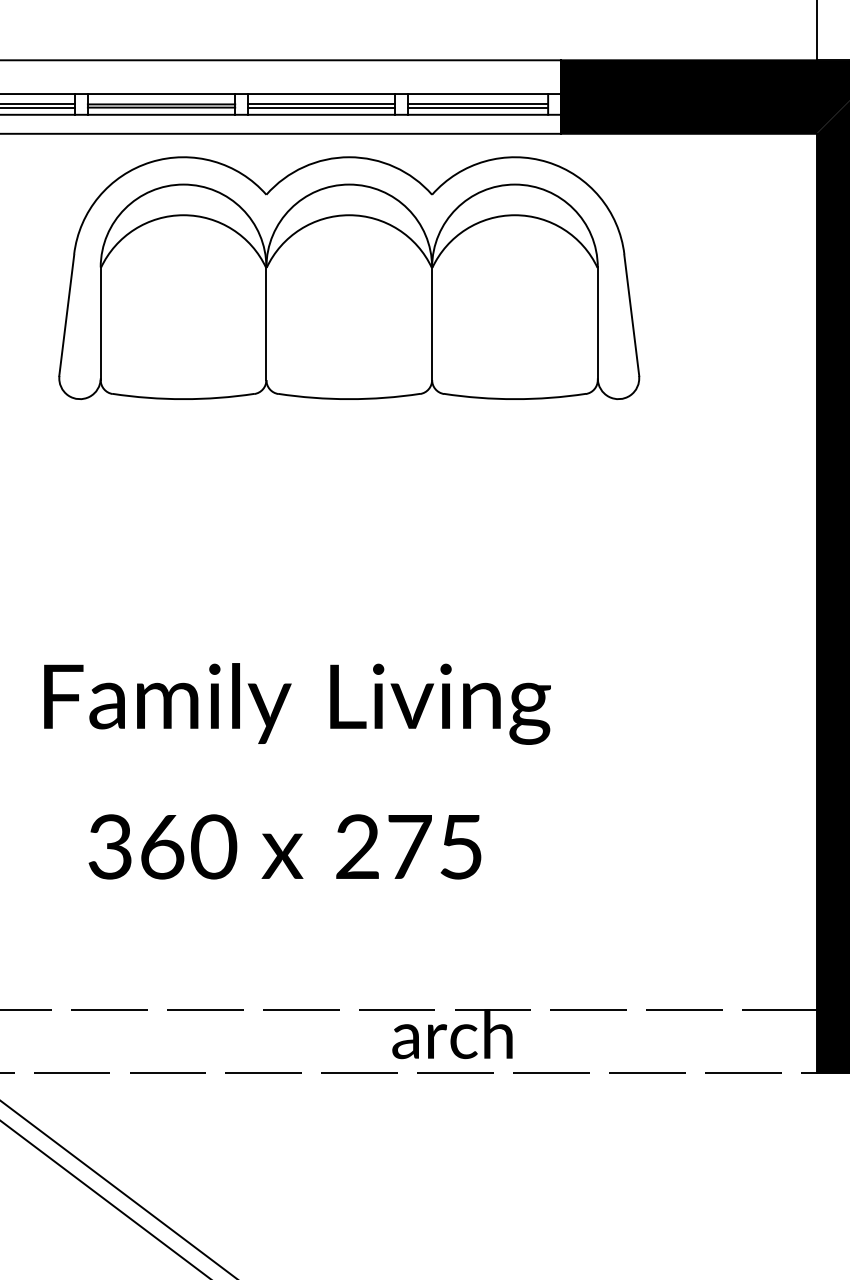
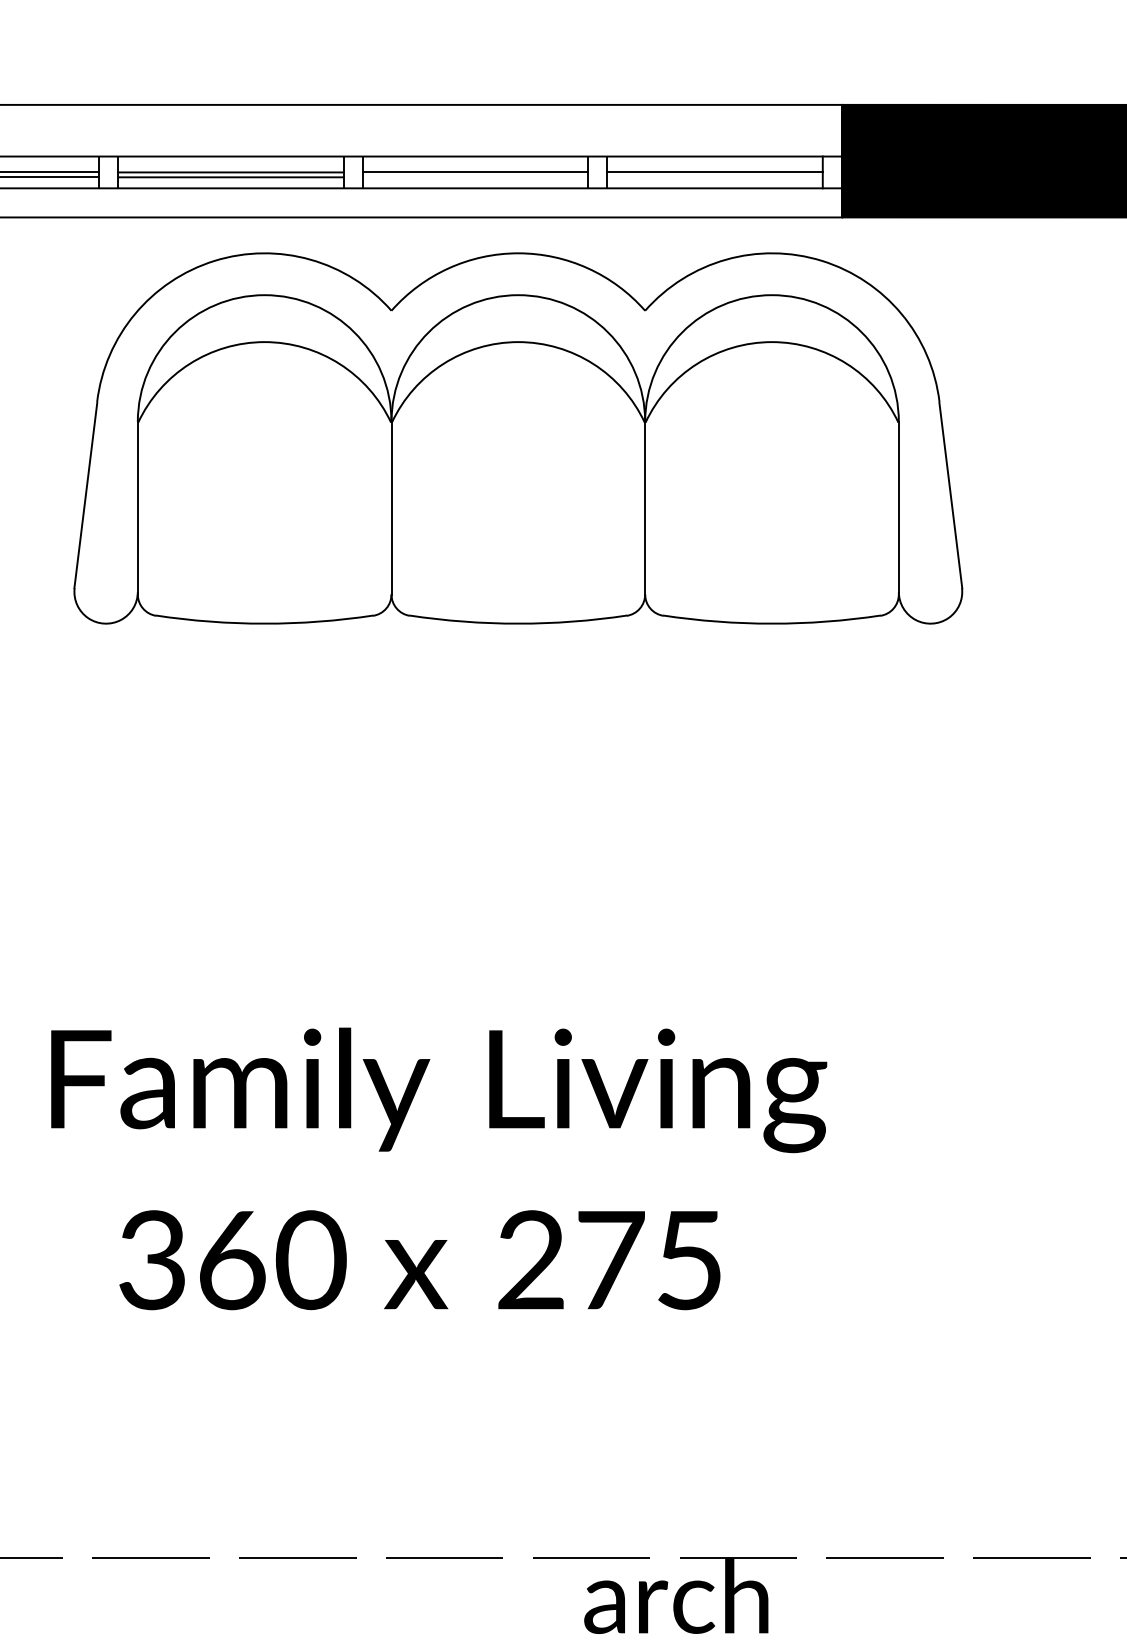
line: (320, 107) -> (474, 177), removed
line: (477, 107) -> (714, 177), removed
text: (284, 846) -> (419, 1259), moved

